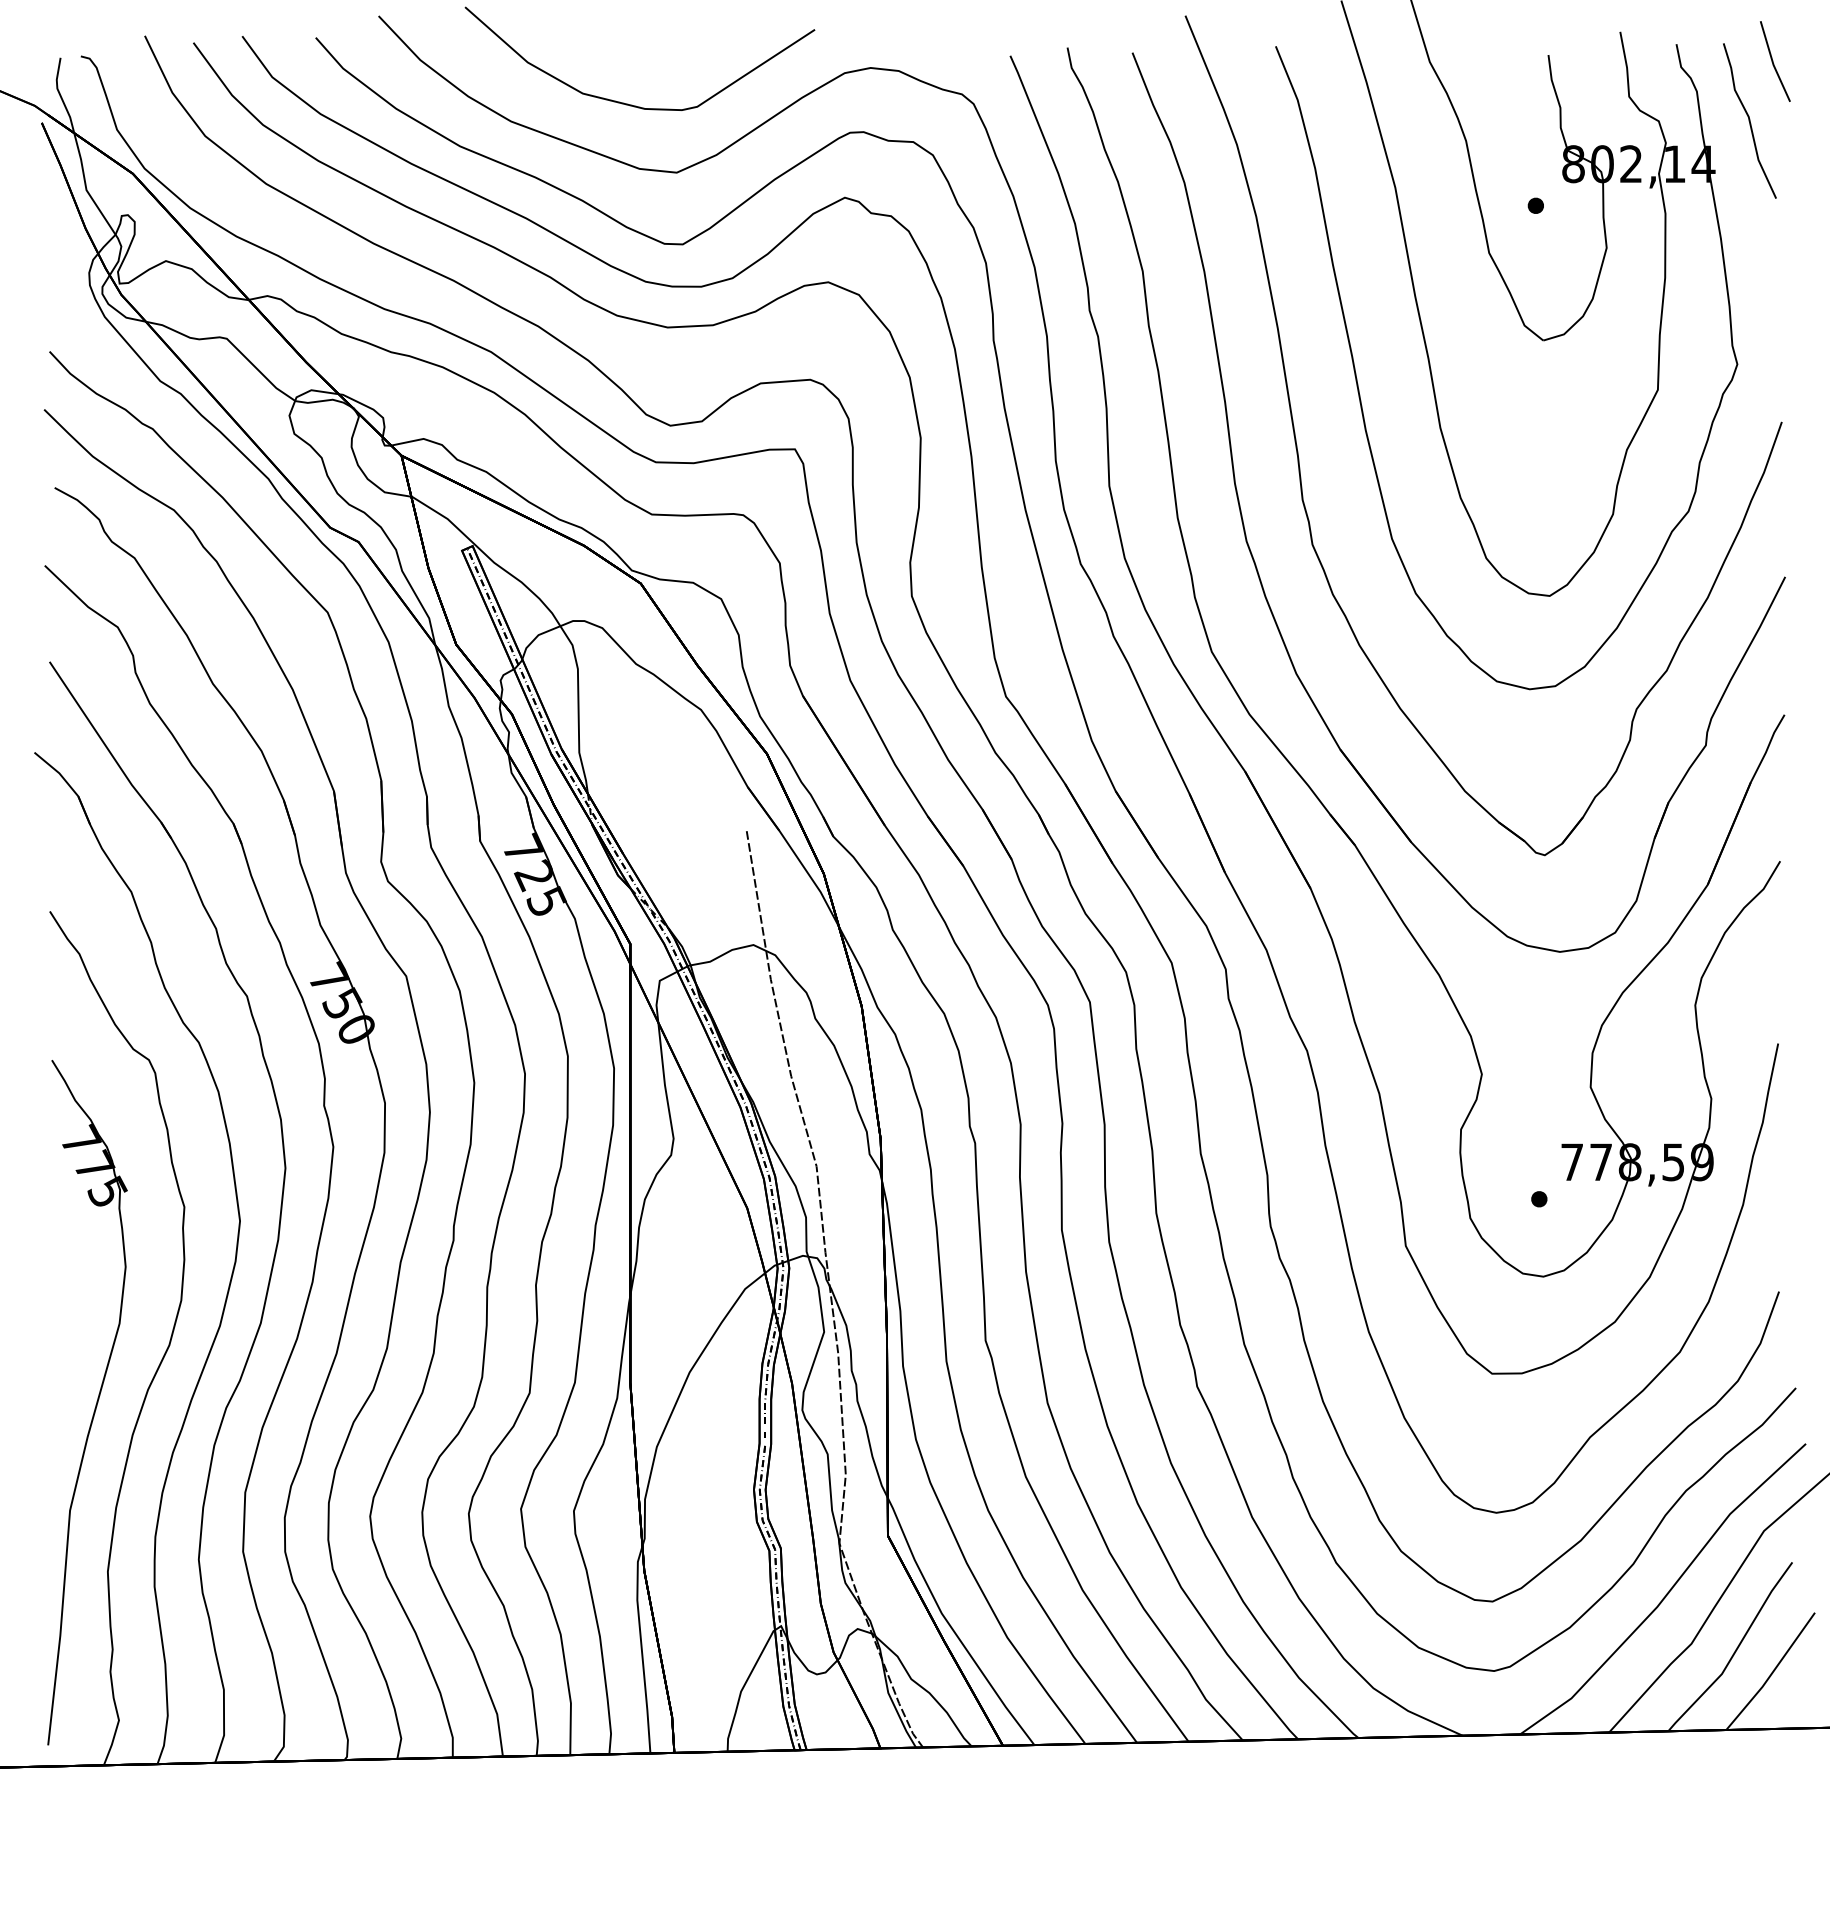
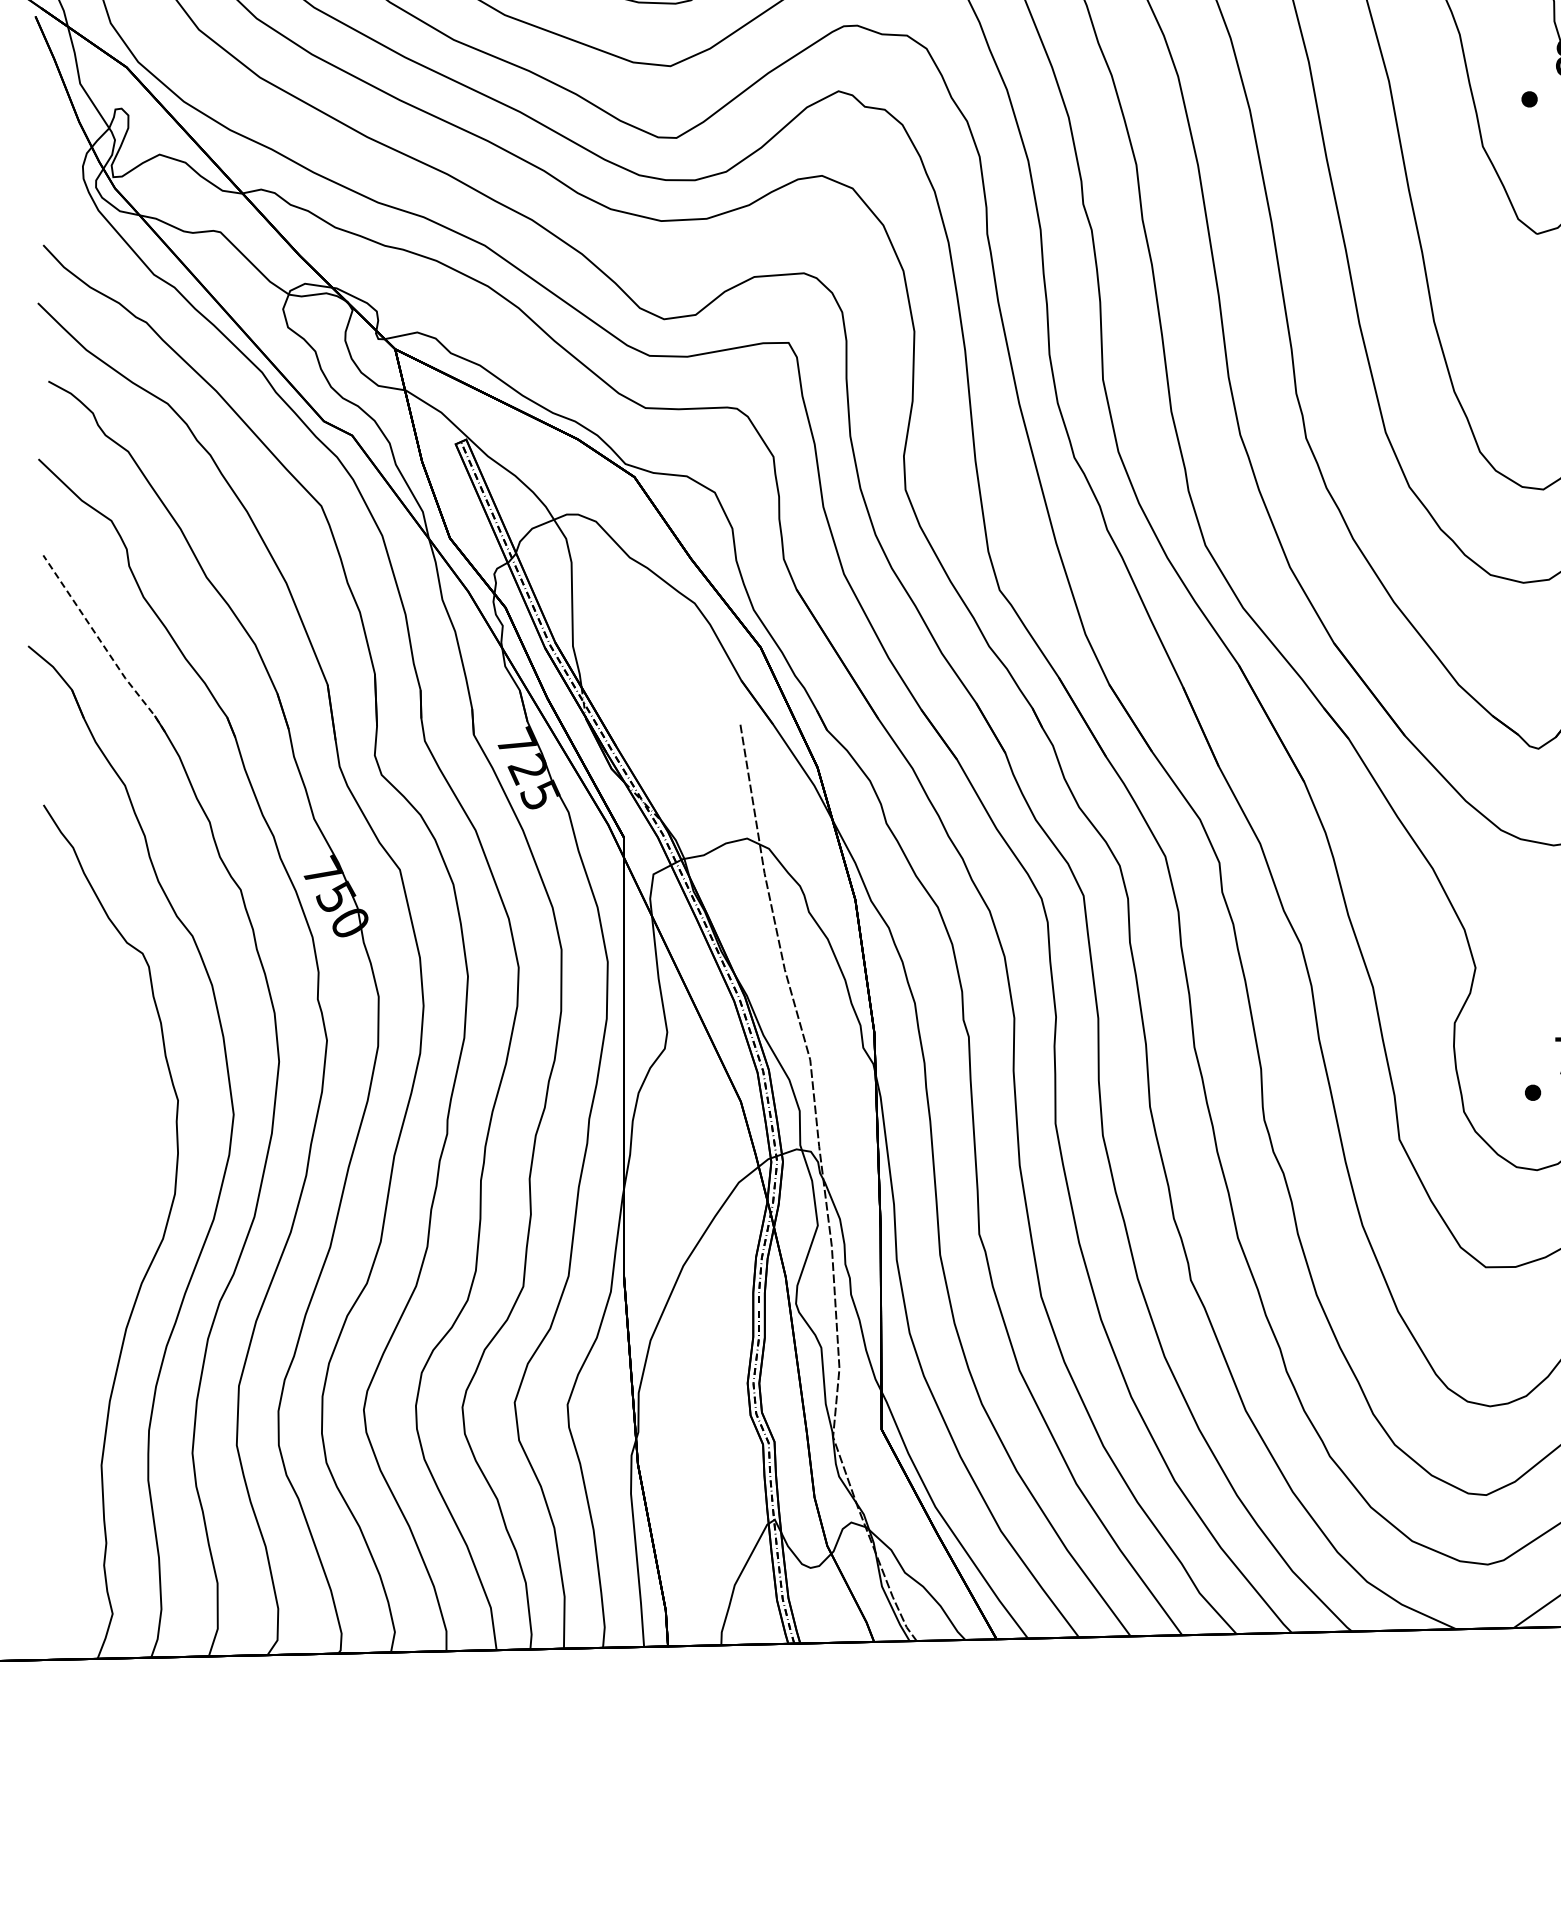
line: (109, 751) -> (103, 645), solid -> dashed
part: (95, 1404) -> (89, 1298), removed

